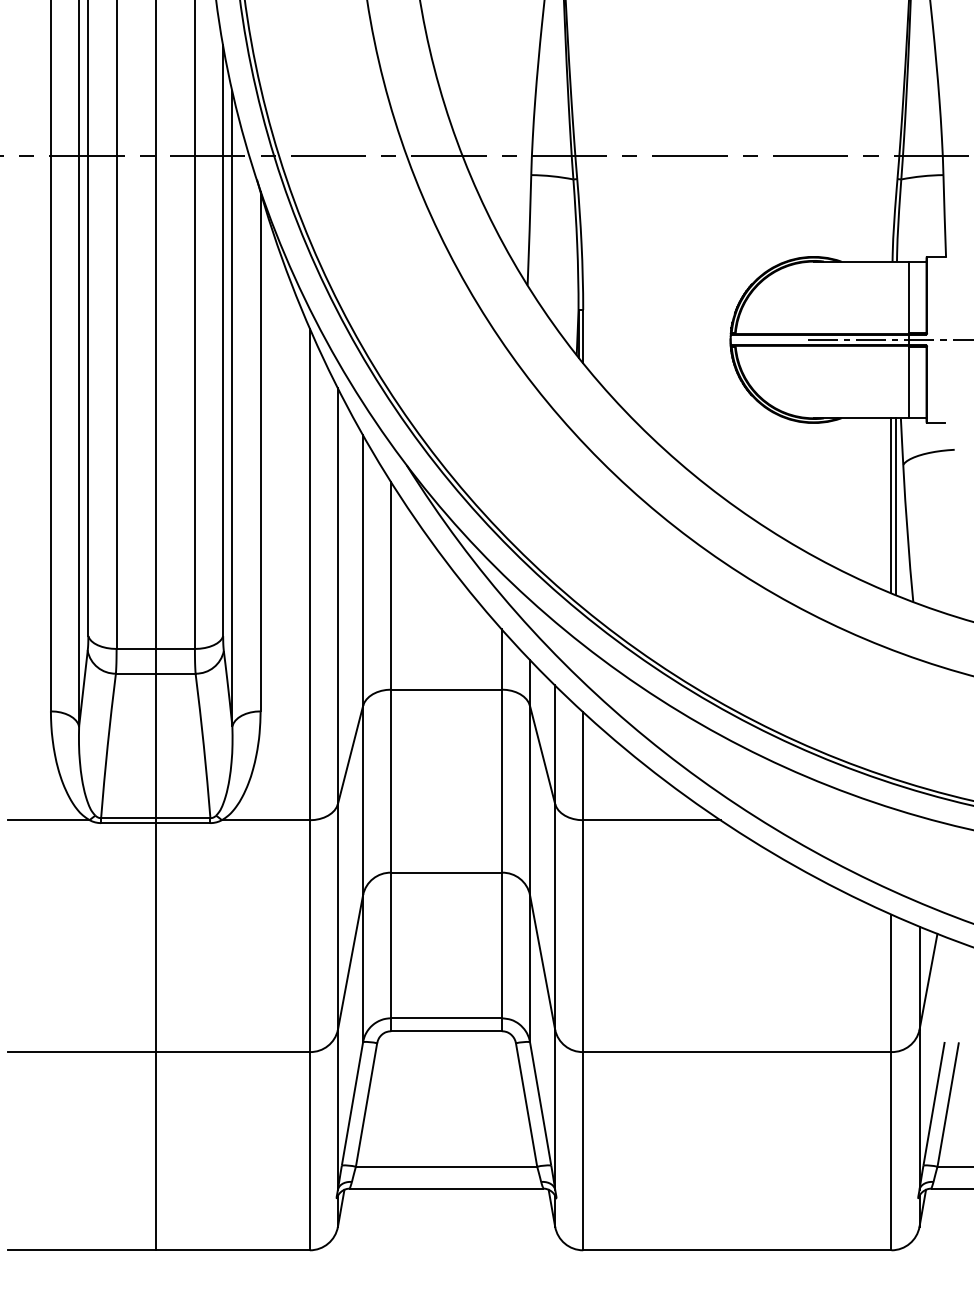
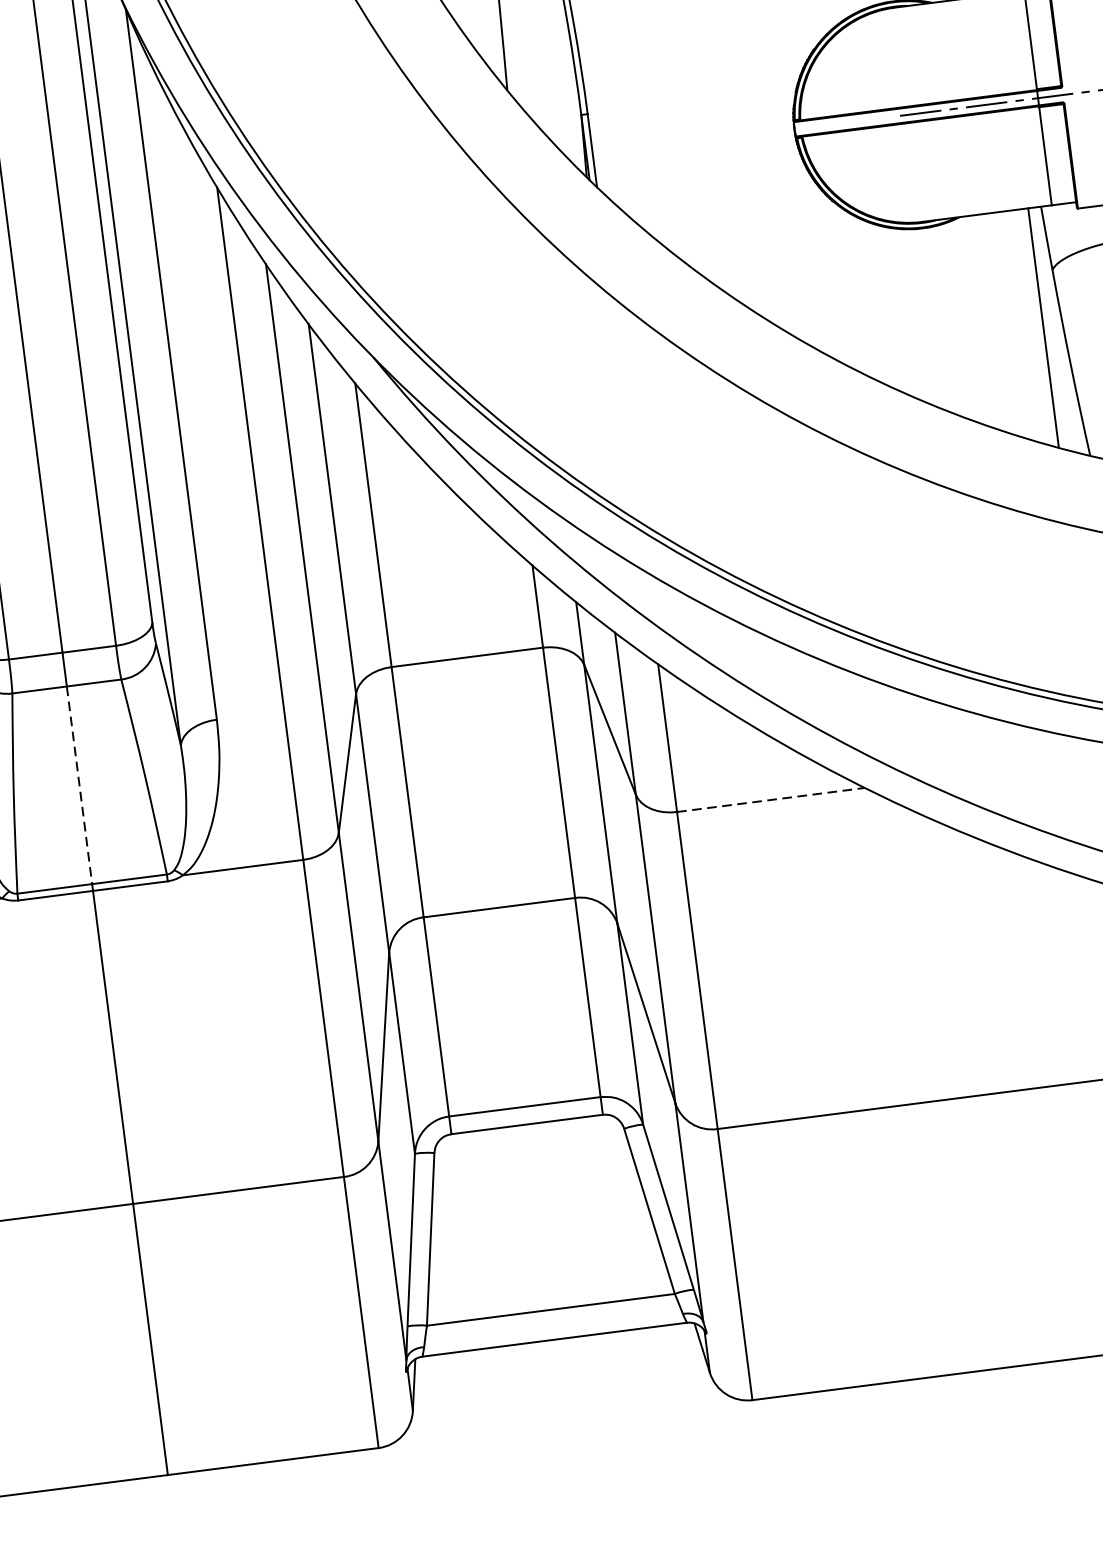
line: (896, 506) -> (1050, 328), removed
line: (155, 746) -> (79, 786), solid -> dashed
line: (651, 820) -> (770, 800), solid -> dashed

